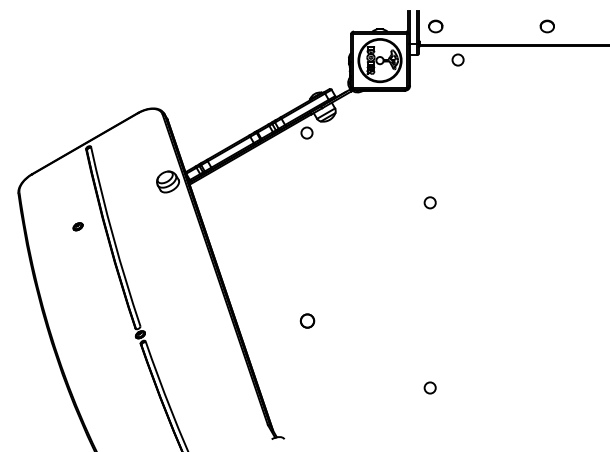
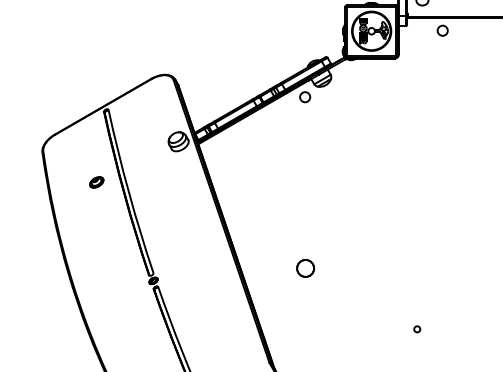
circle: (429, 202) -> (416, 160), removed
part: (77, 226) -> (96, 182), size x1.6
part: (307, 320) -> (305, 267), size x1.4
circle: (429, 387) -> (416, 328), size x0.6

